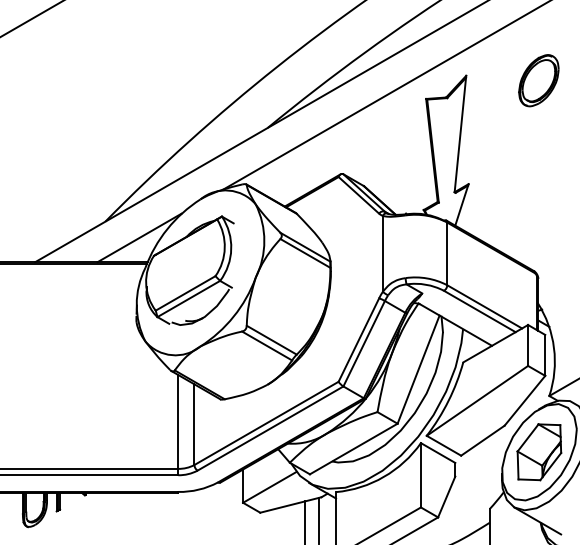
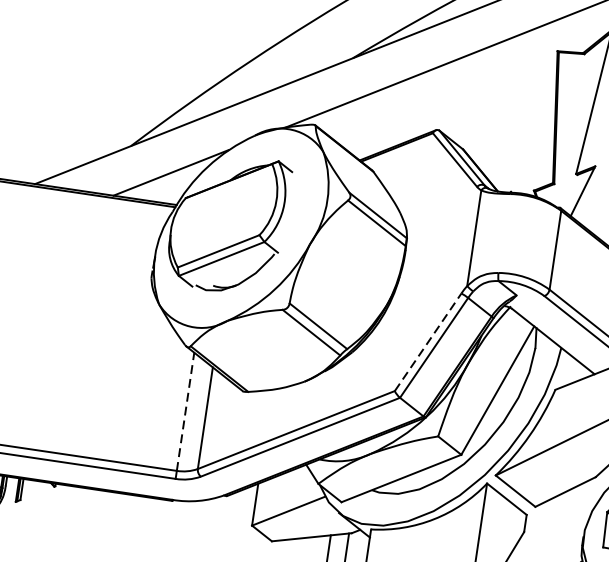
line: (359, 339) -> (429, 341), solid -> dashed
line: (178, 421) -> (185, 411), solid -> dashed

